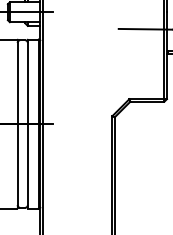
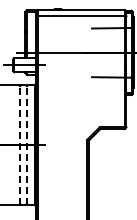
line: (17, 124) -> (19, 145), solid -> dashed
line: (28, 124) -> (27, 145), solid -> dashed

